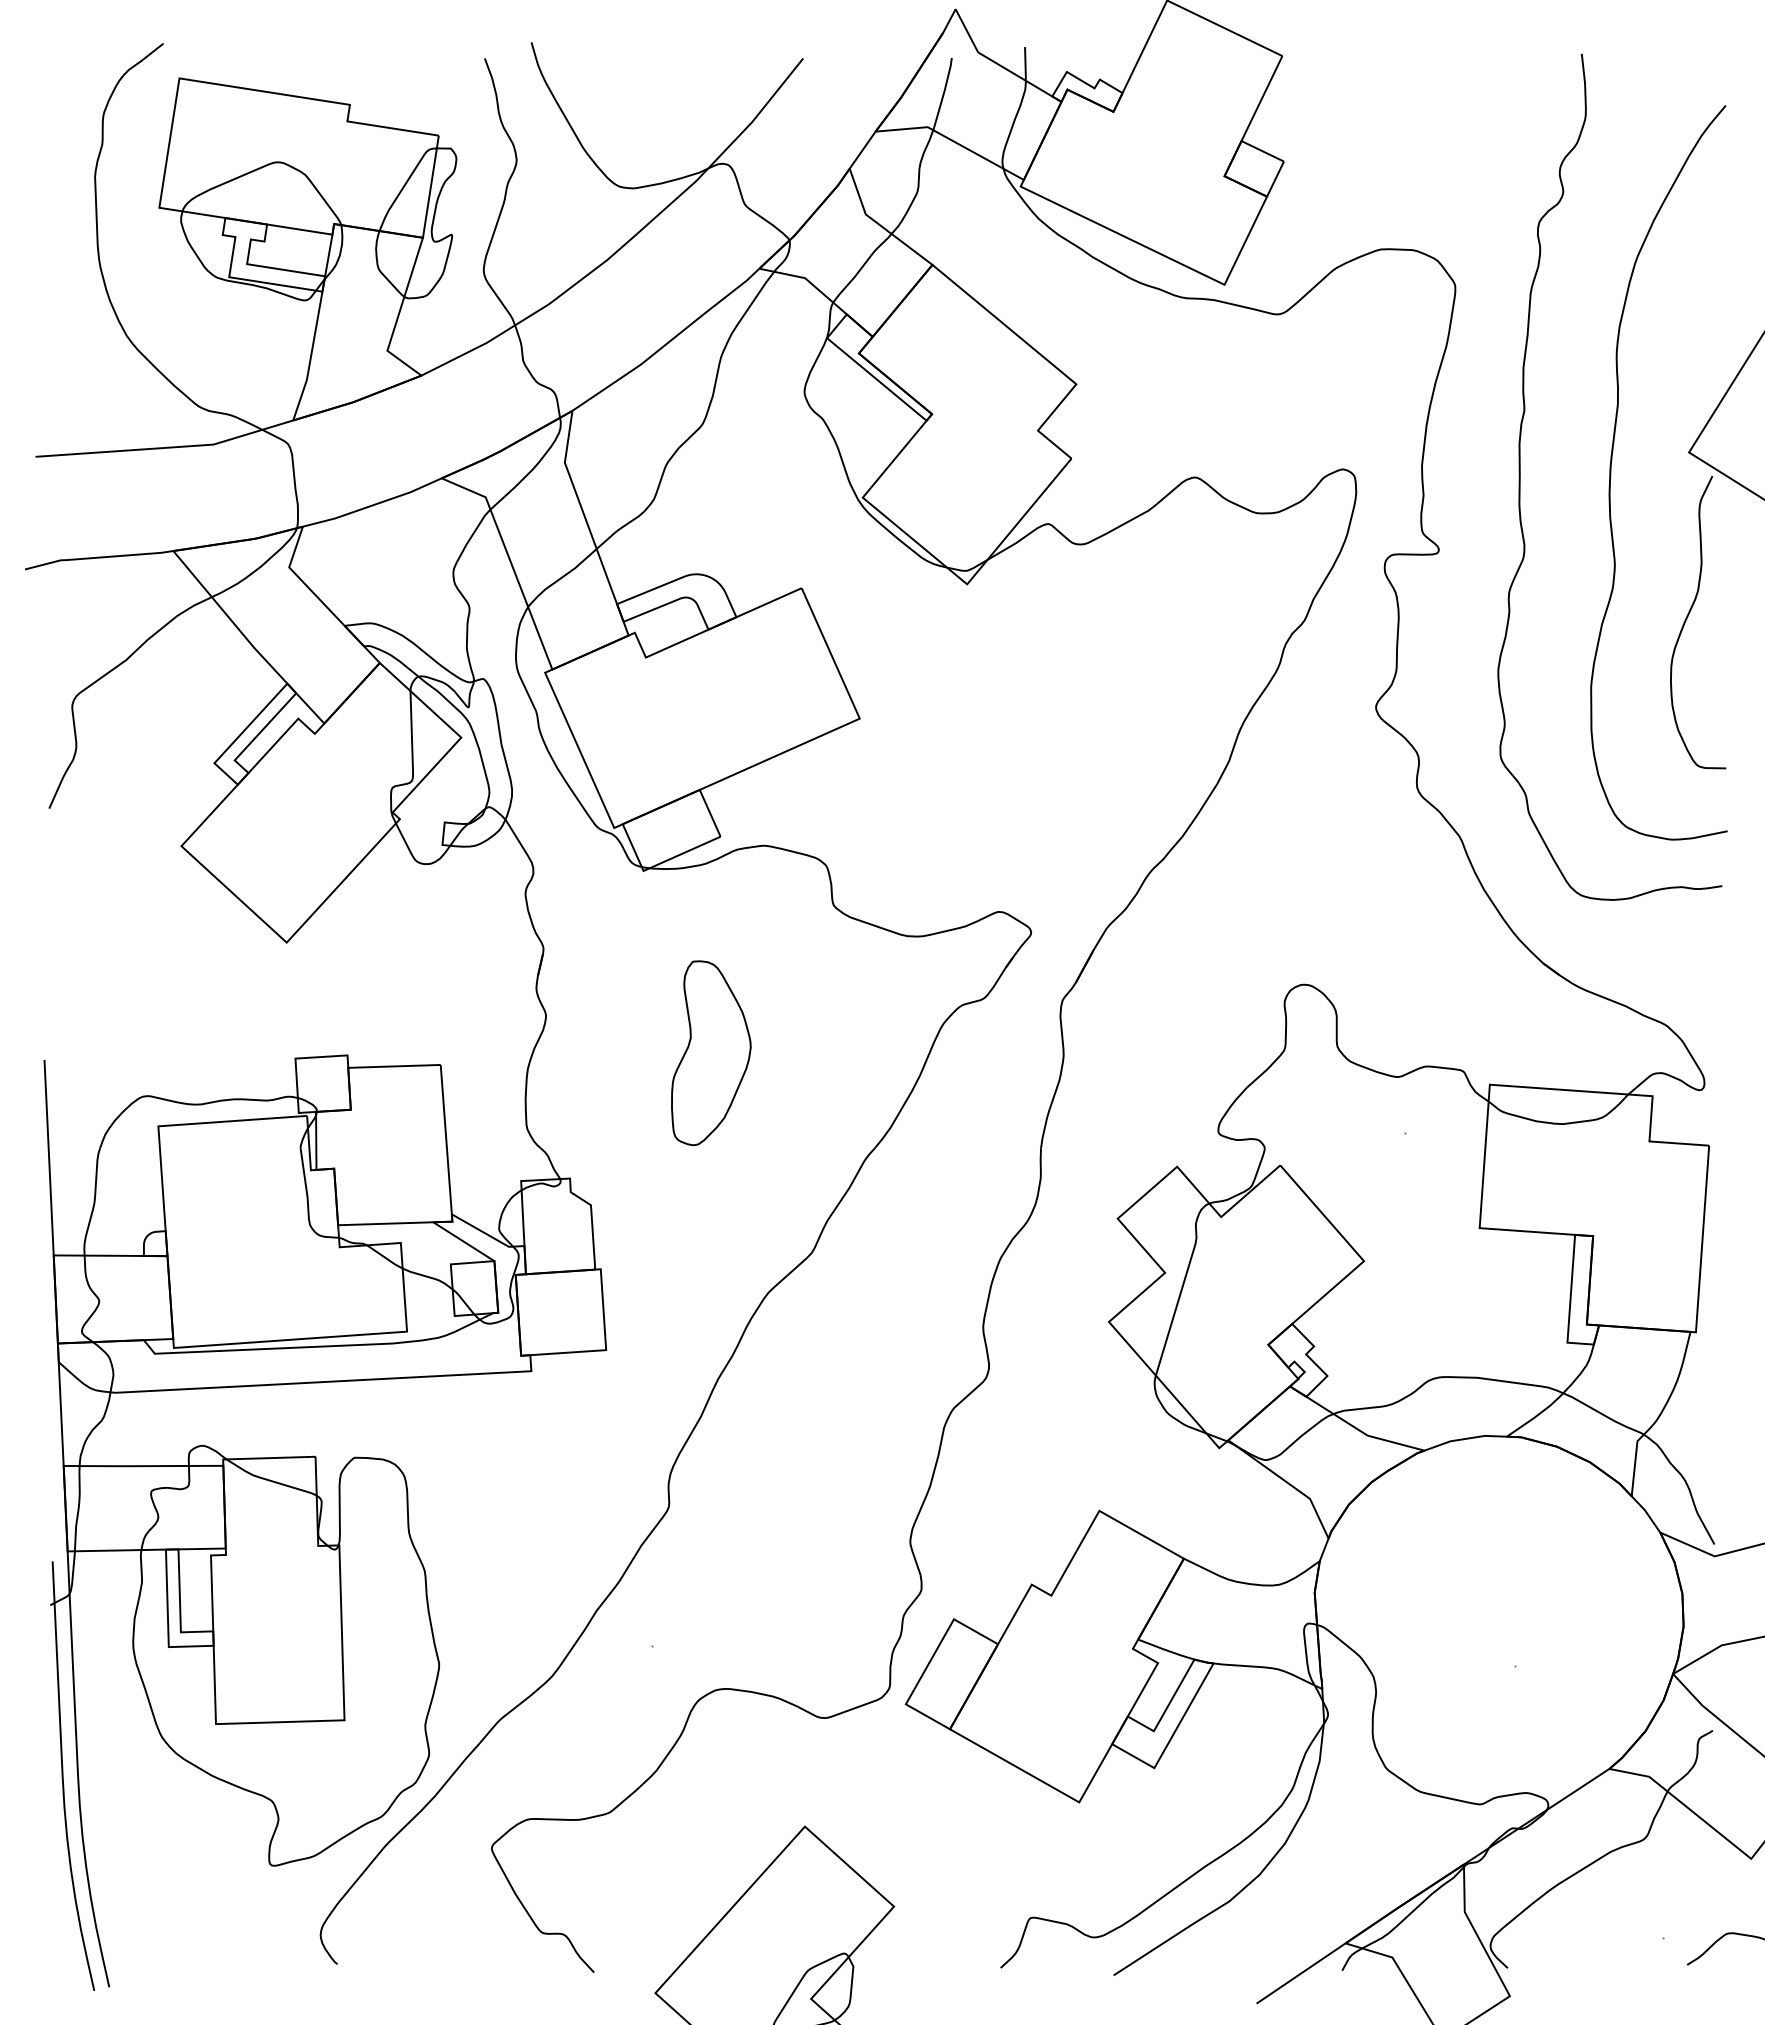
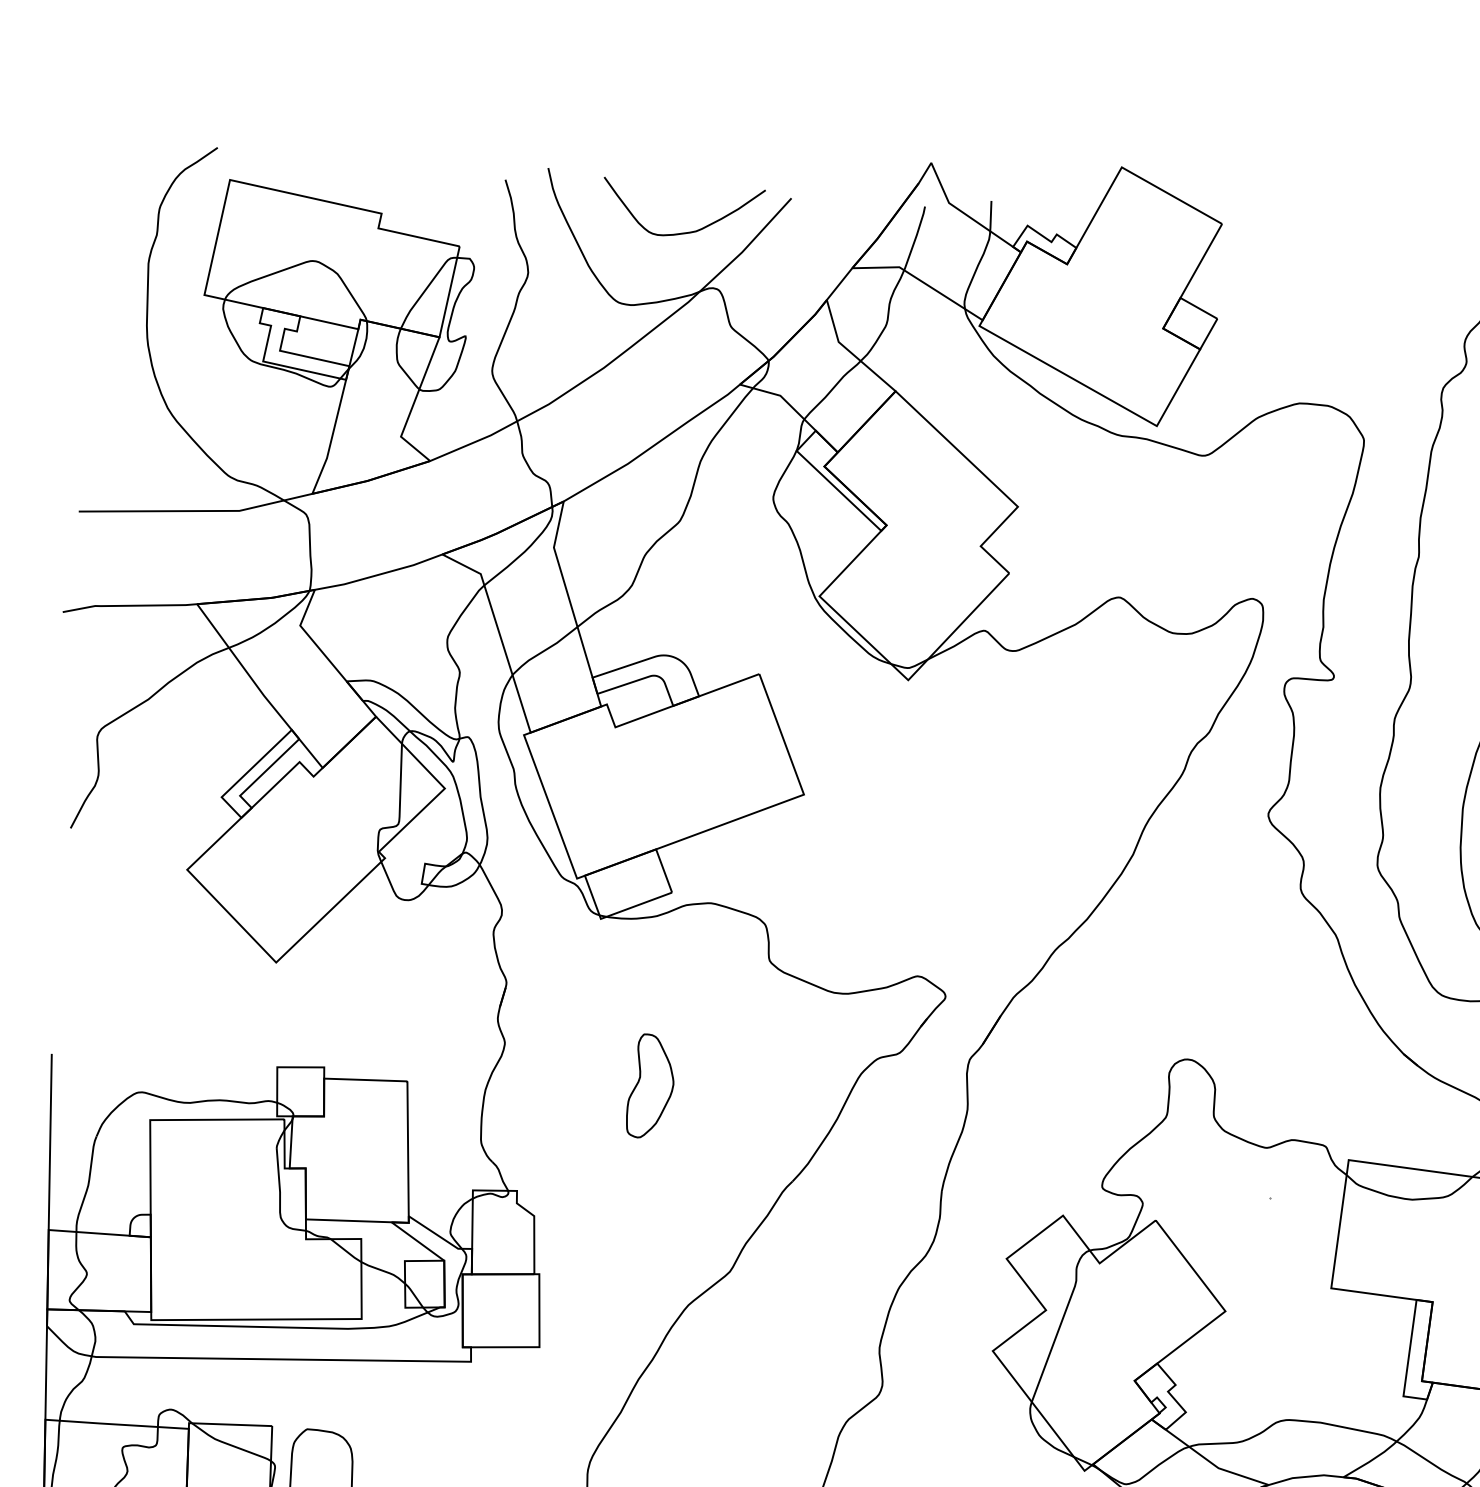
curve: (688, 103) -> (685, 232), added
part: (710, 1052) -> (650, 1085), size x0.62

